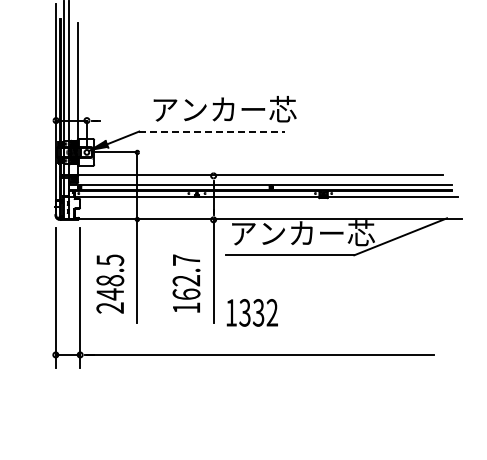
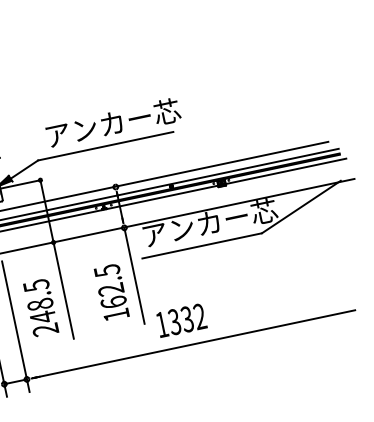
line: (212, 131) -> (106, 146), dashed -> solid
text: (186, 260) -> (107, 270), 162.7 -> 162.5
text: (251, 312) -> (180, 320), moved

